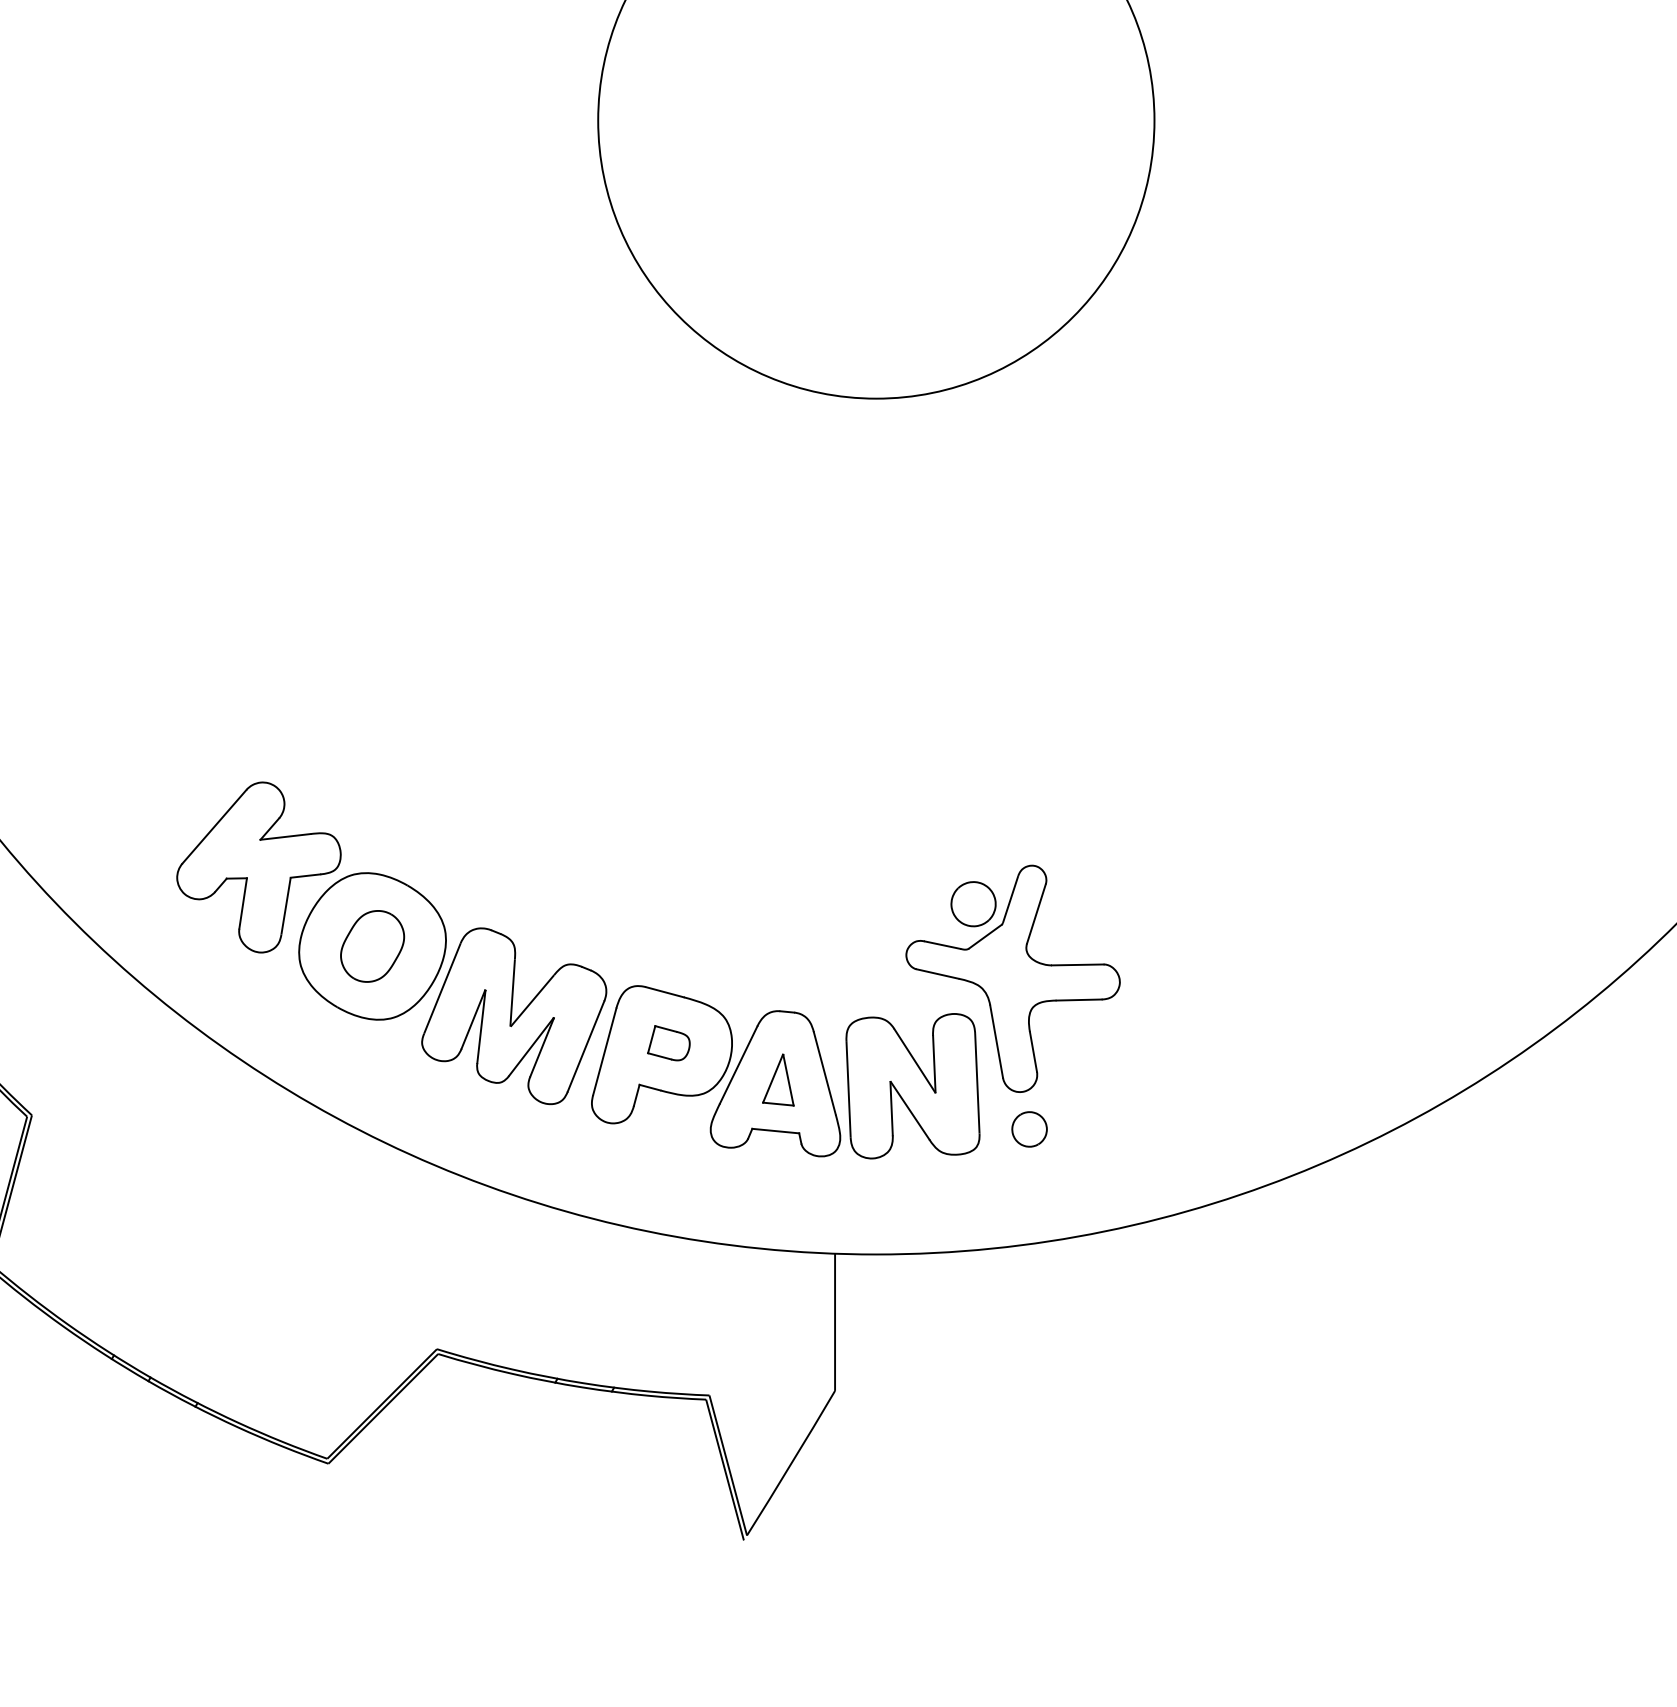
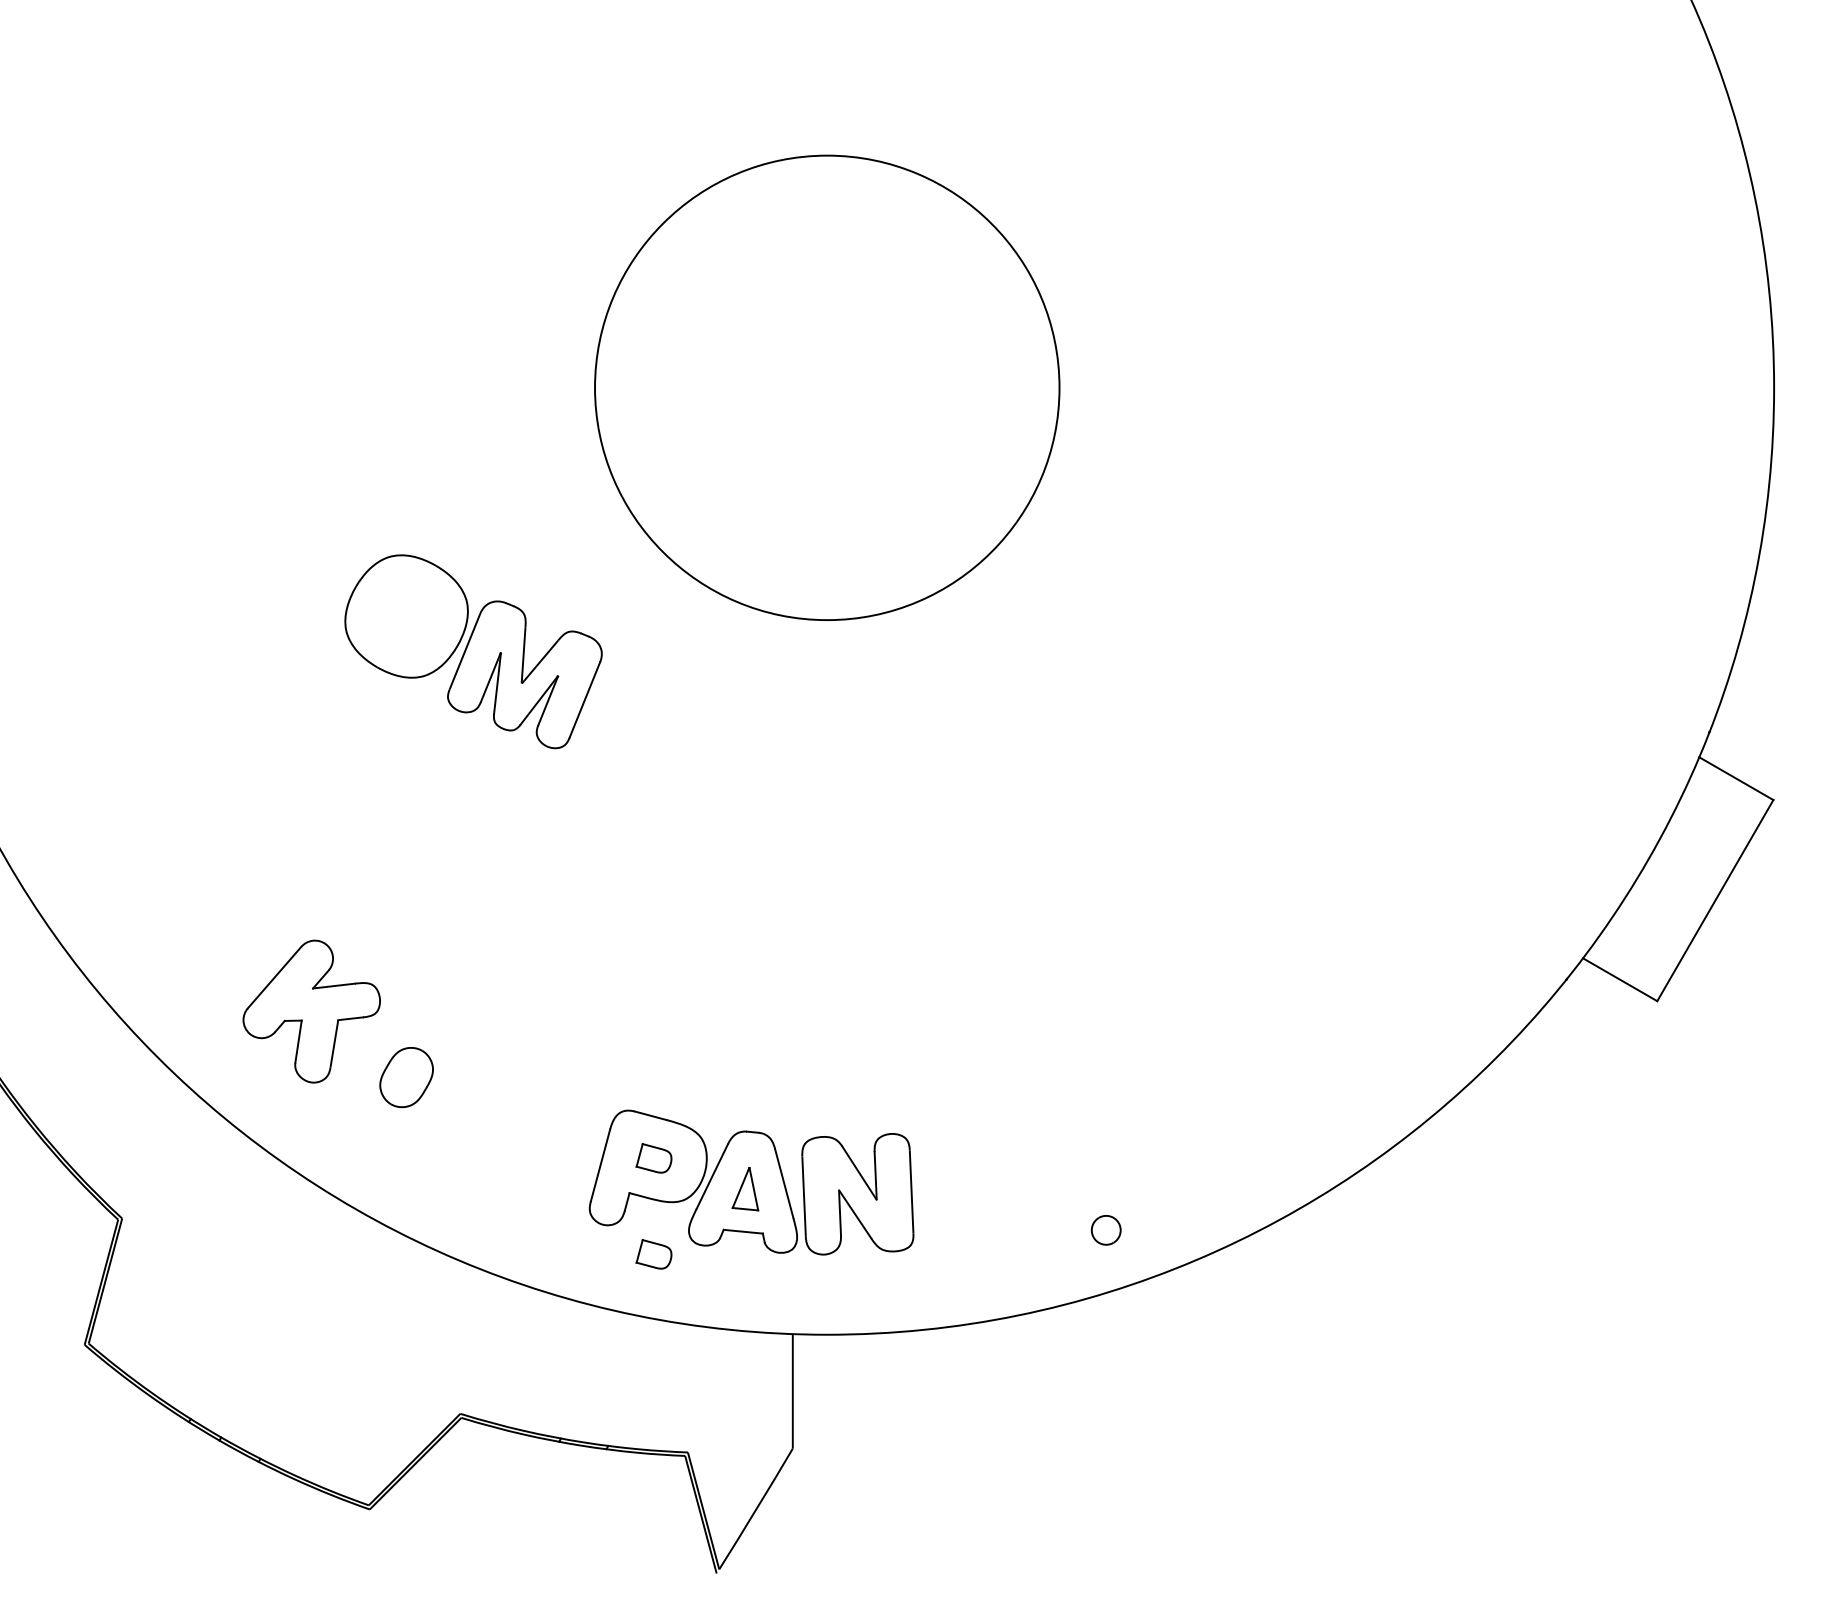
part: (1013, 978) -> (941, 1104), removed
part: (452, 988) -> (473, 651), moved
part: (1028, 1129) -> (1105, 1230), moved
part: (668, 1158) -> (653, 1254), added

